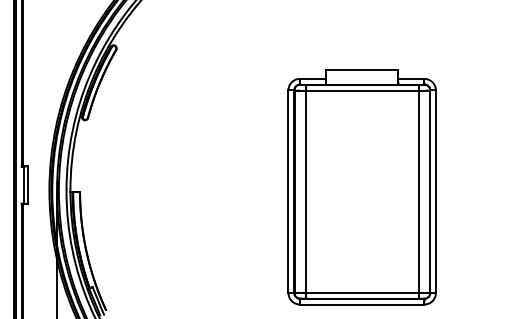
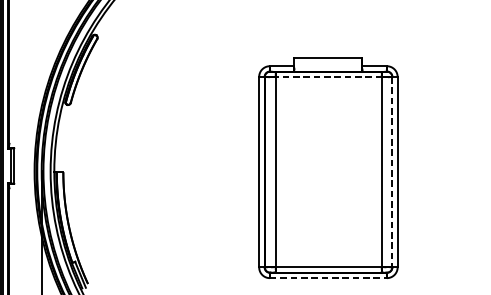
line: (362, 90) -> (328, 77), solid -> dashed
line: (430, 192) -> (392, 172), solid -> dashed
line: (362, 304) -> (328, 278), solid -> dashed

